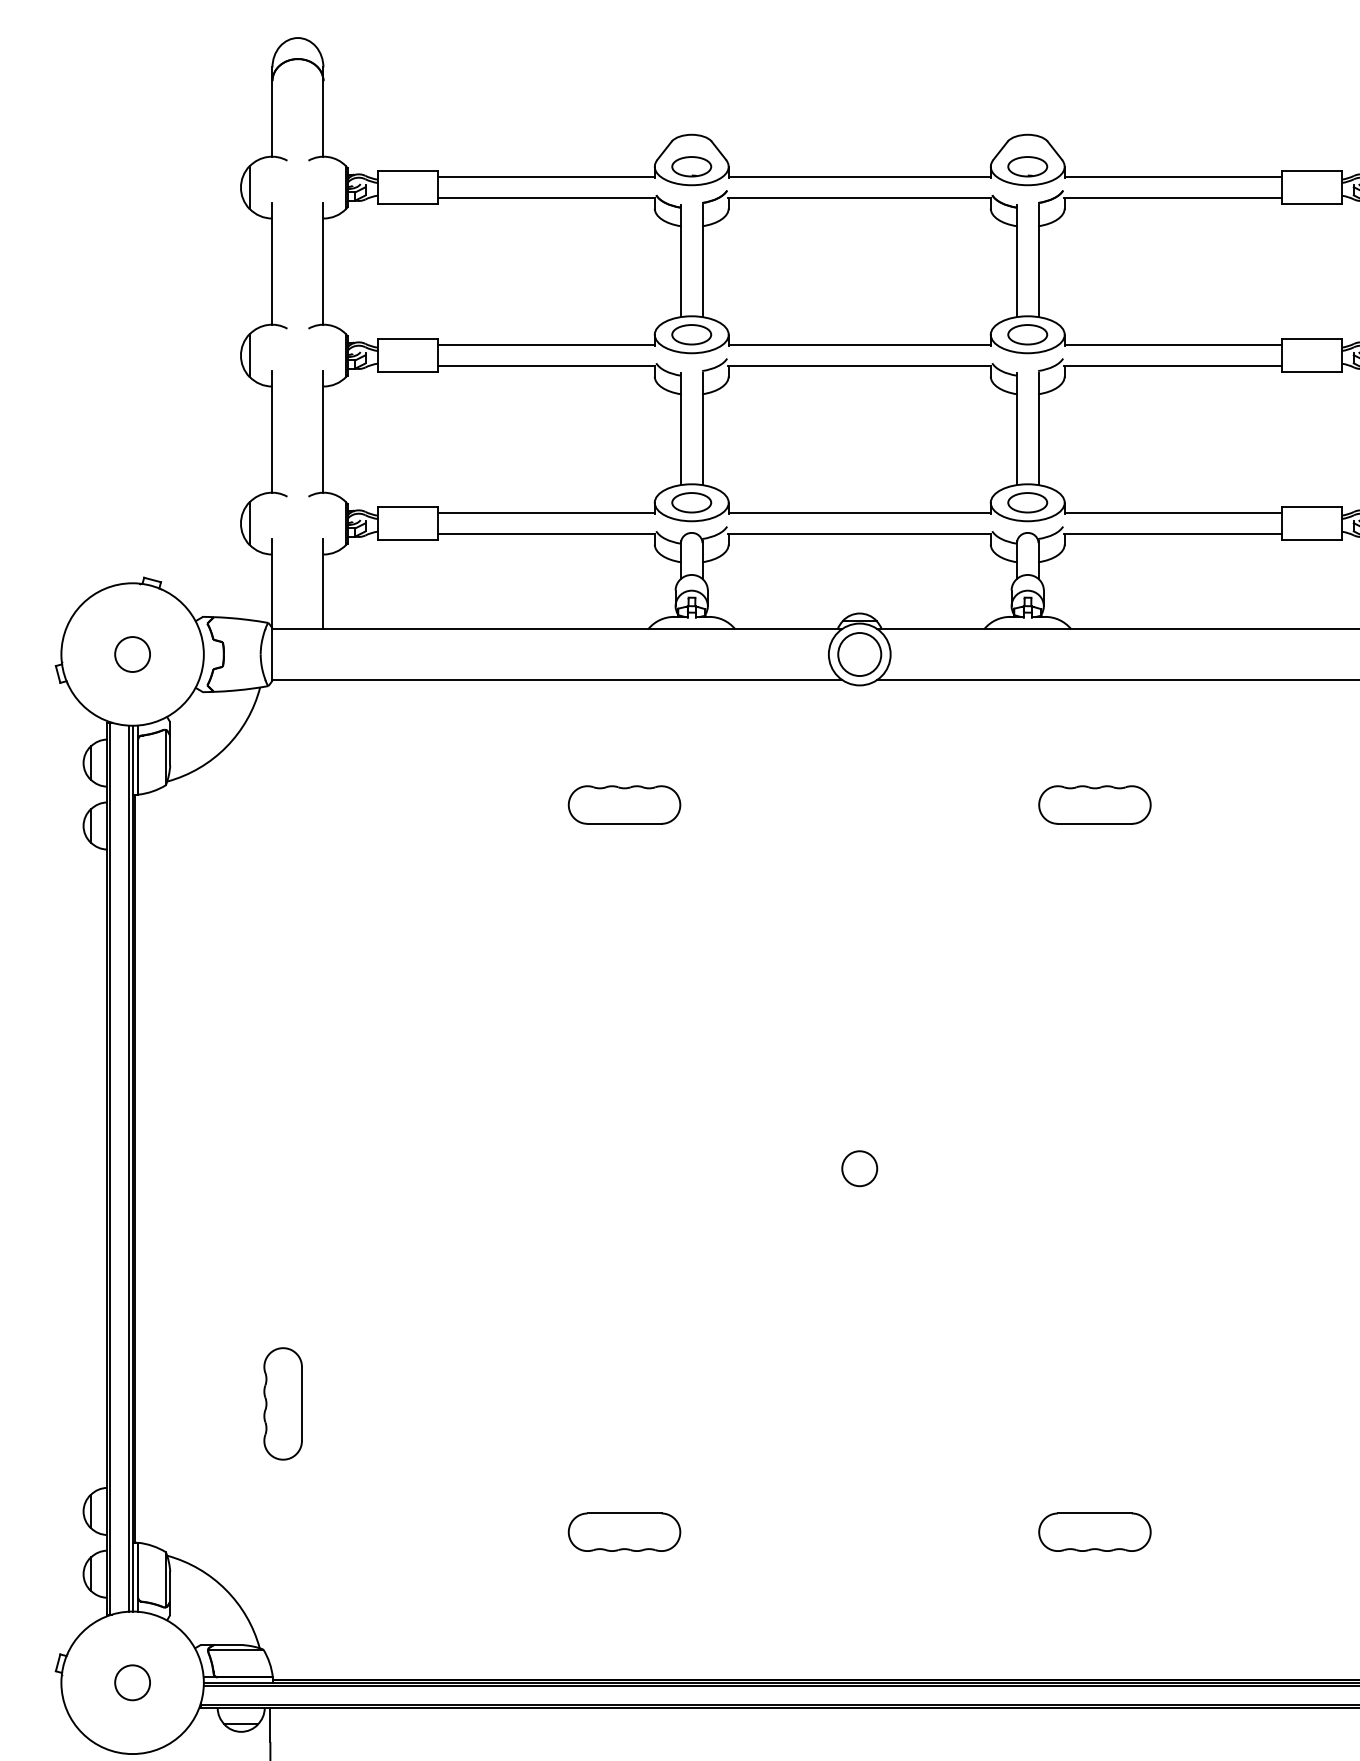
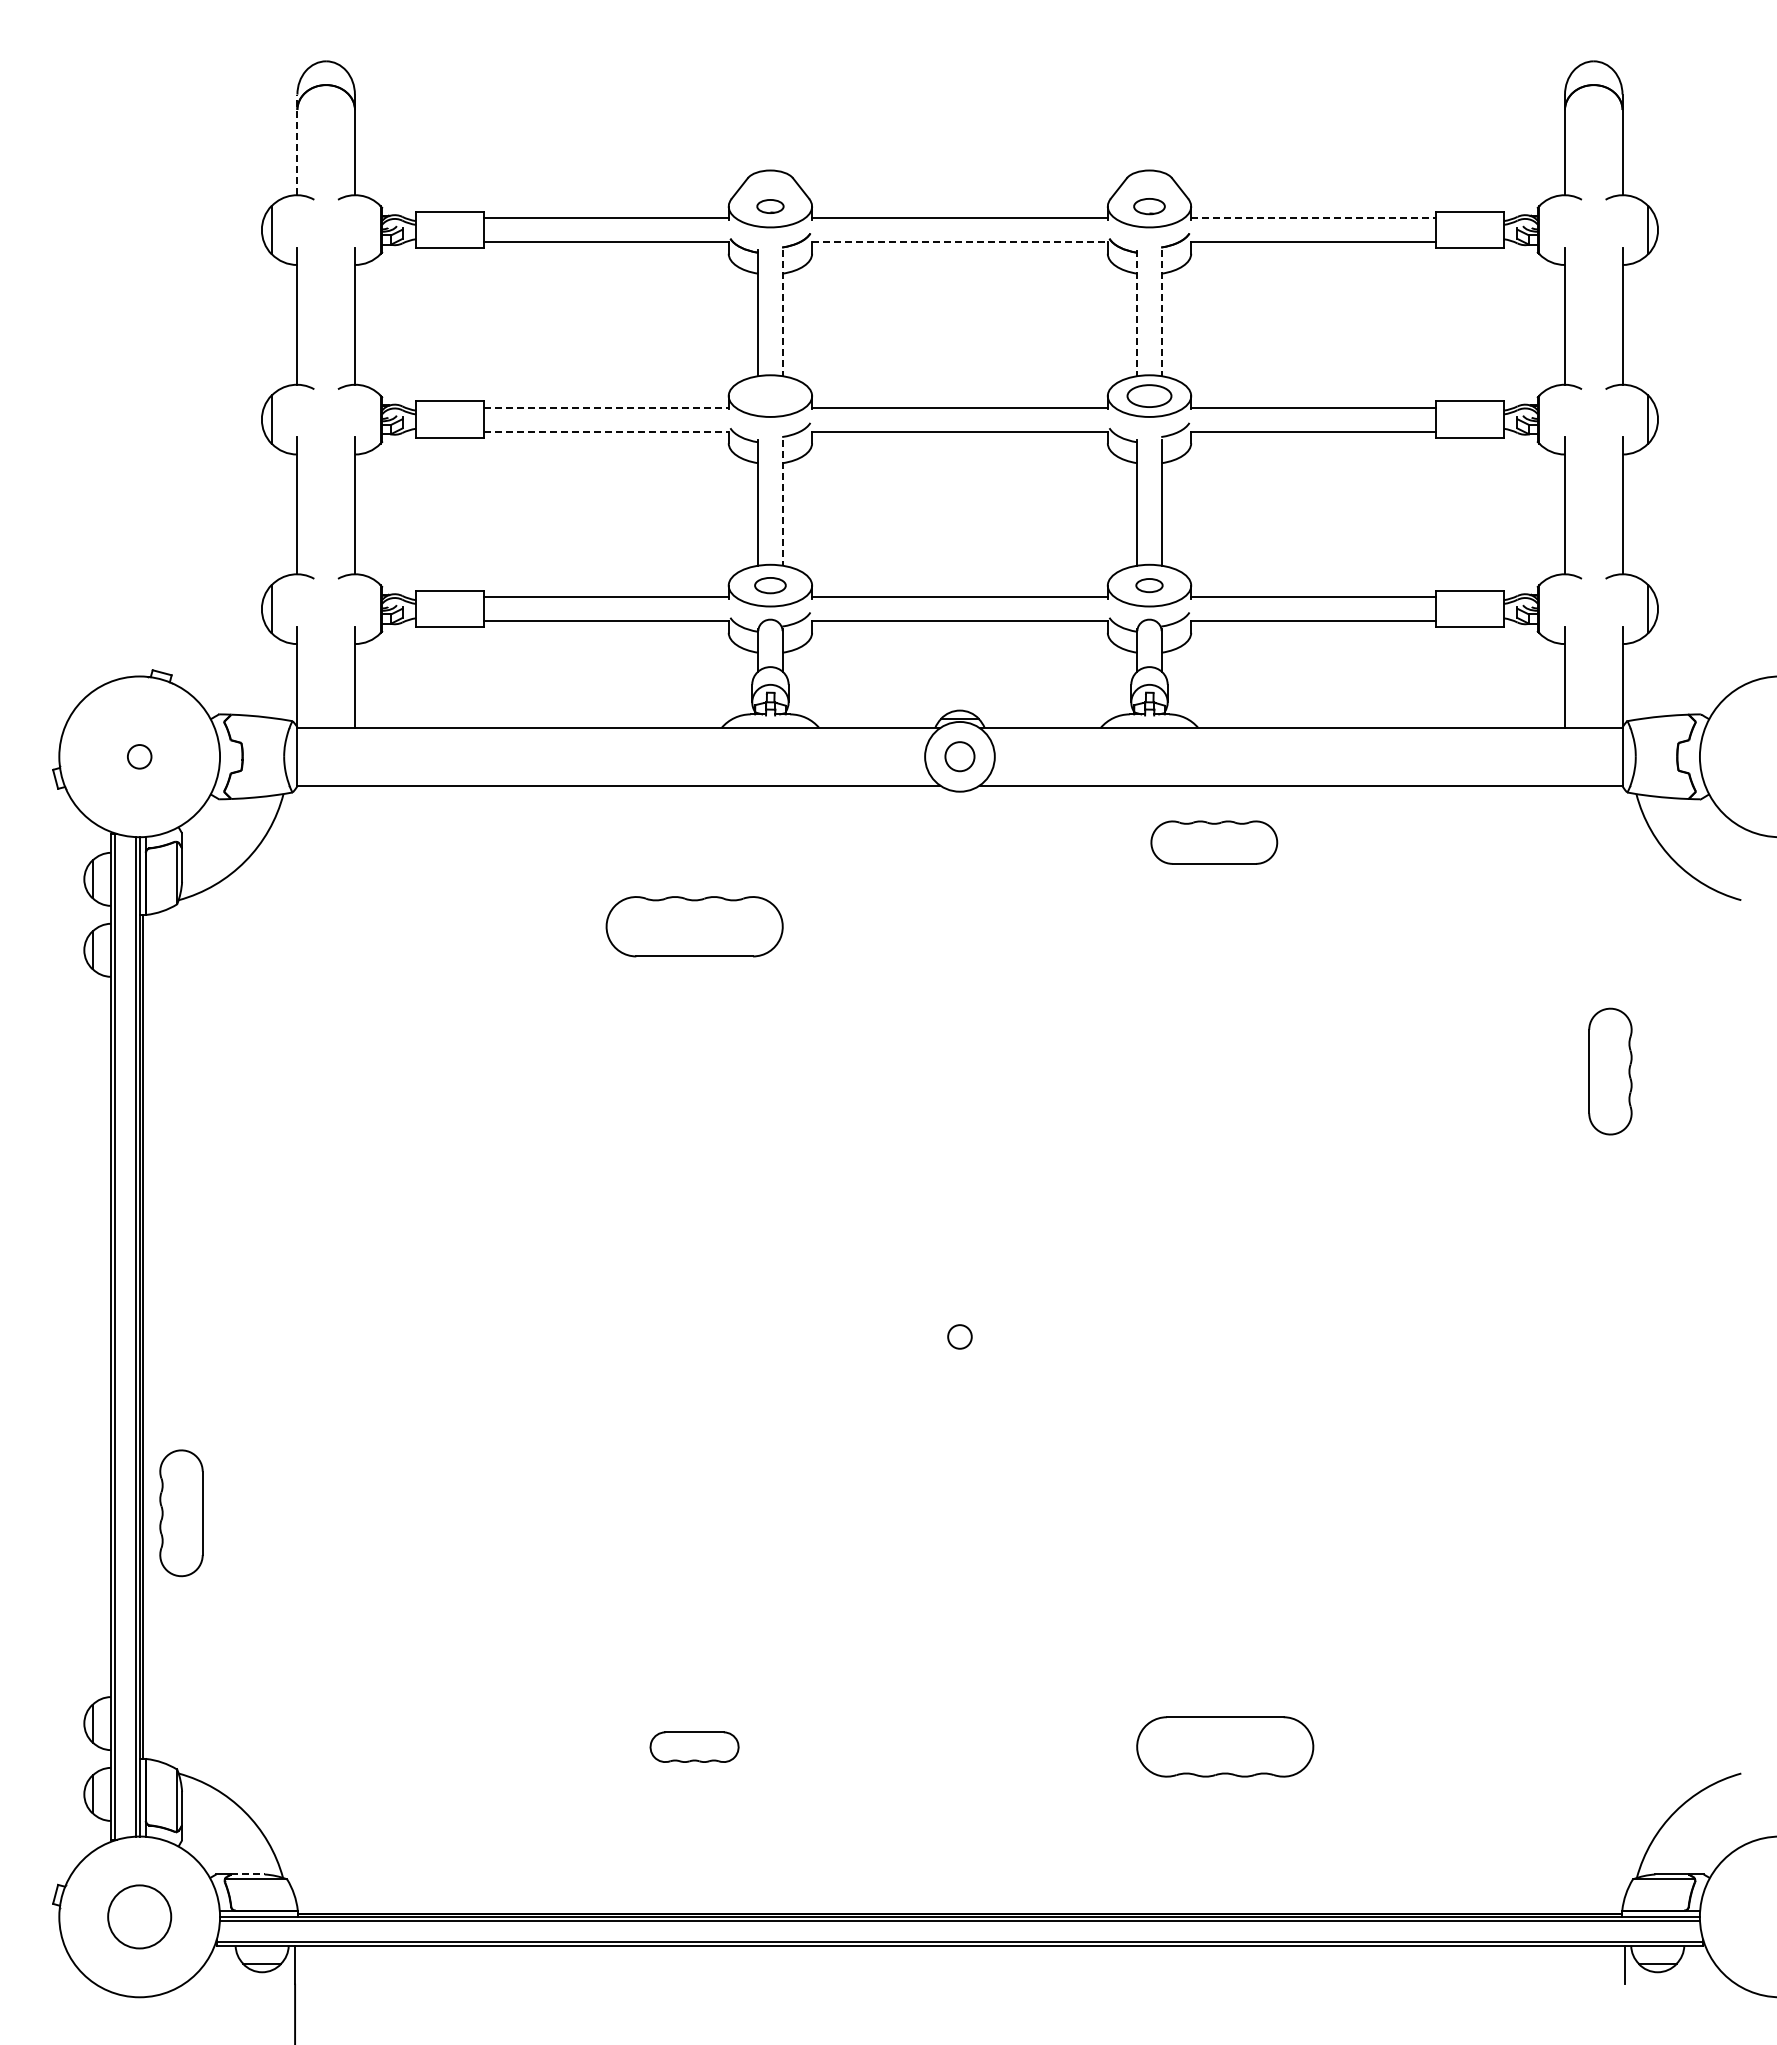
line: (272, 111) -> (297, 144), solid -> dashed
part: (691, 166) -> (770, 206), size x0.6
part: (1027, 166) -> (1149, 206), size x0.7
line: (1173, 176) -> (1313, 217), solid -> dashed
line: (860, 198) -> (960, 242), solid -> dashed
line: (702, 261) -> (782, 313), solid -> dashed
line: (1017, 261) -> (1137, 313), solid -> dashed
line: (1038, 261) -> (1161, 313), solid -> dashed
part: (691, 334) -> (770, 395), removed
line: (547, 344) -> (607, 407), solid -> dashed
line: (547, 366) -> (607, 431), solid -> dashed
line: (702, 429) -> (782, 503), solid -> dashed
part: (691, 502) -> (770, 585), size x0.7
part: (1027, 502) -> (1149, 585), size x0.6
circle: (132, 654) -> (139, 756), size x0.6
circle: (859, 654) -> (959, 756), size x0.6
part: (624, 804) -> (694, 926), size x1.4
part: (1095, 804) -> (1214, 842), moved
circle: (859, 1168) -> (959, 1336), size x0.6
part: (283, 1404) -> (181, 1513), moved
part: (624, 1532) -> (694, 1747), size x0.7
part: (1095, 1532) -> (1225, 1747), size x1.4
line: (229, 1645) -> (248, 1874), solid -> dashed
circle: (132, 1682) -> (139, 1916), size x1.6

